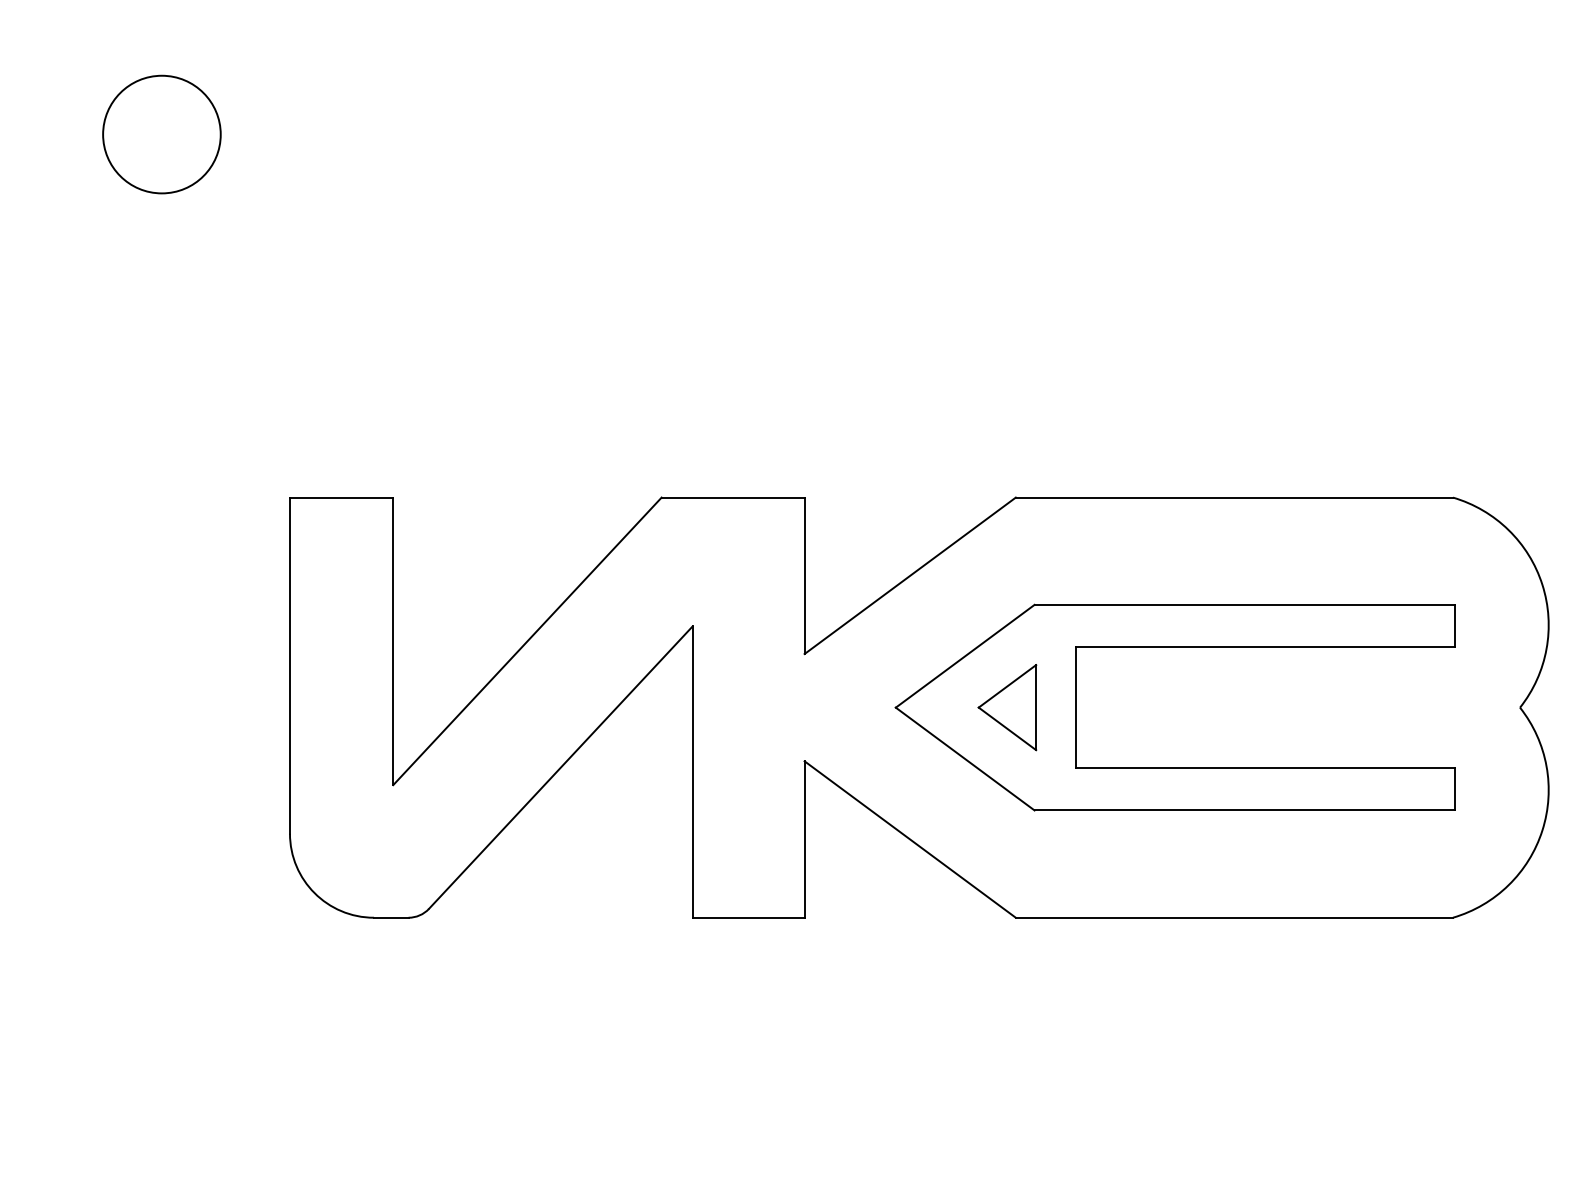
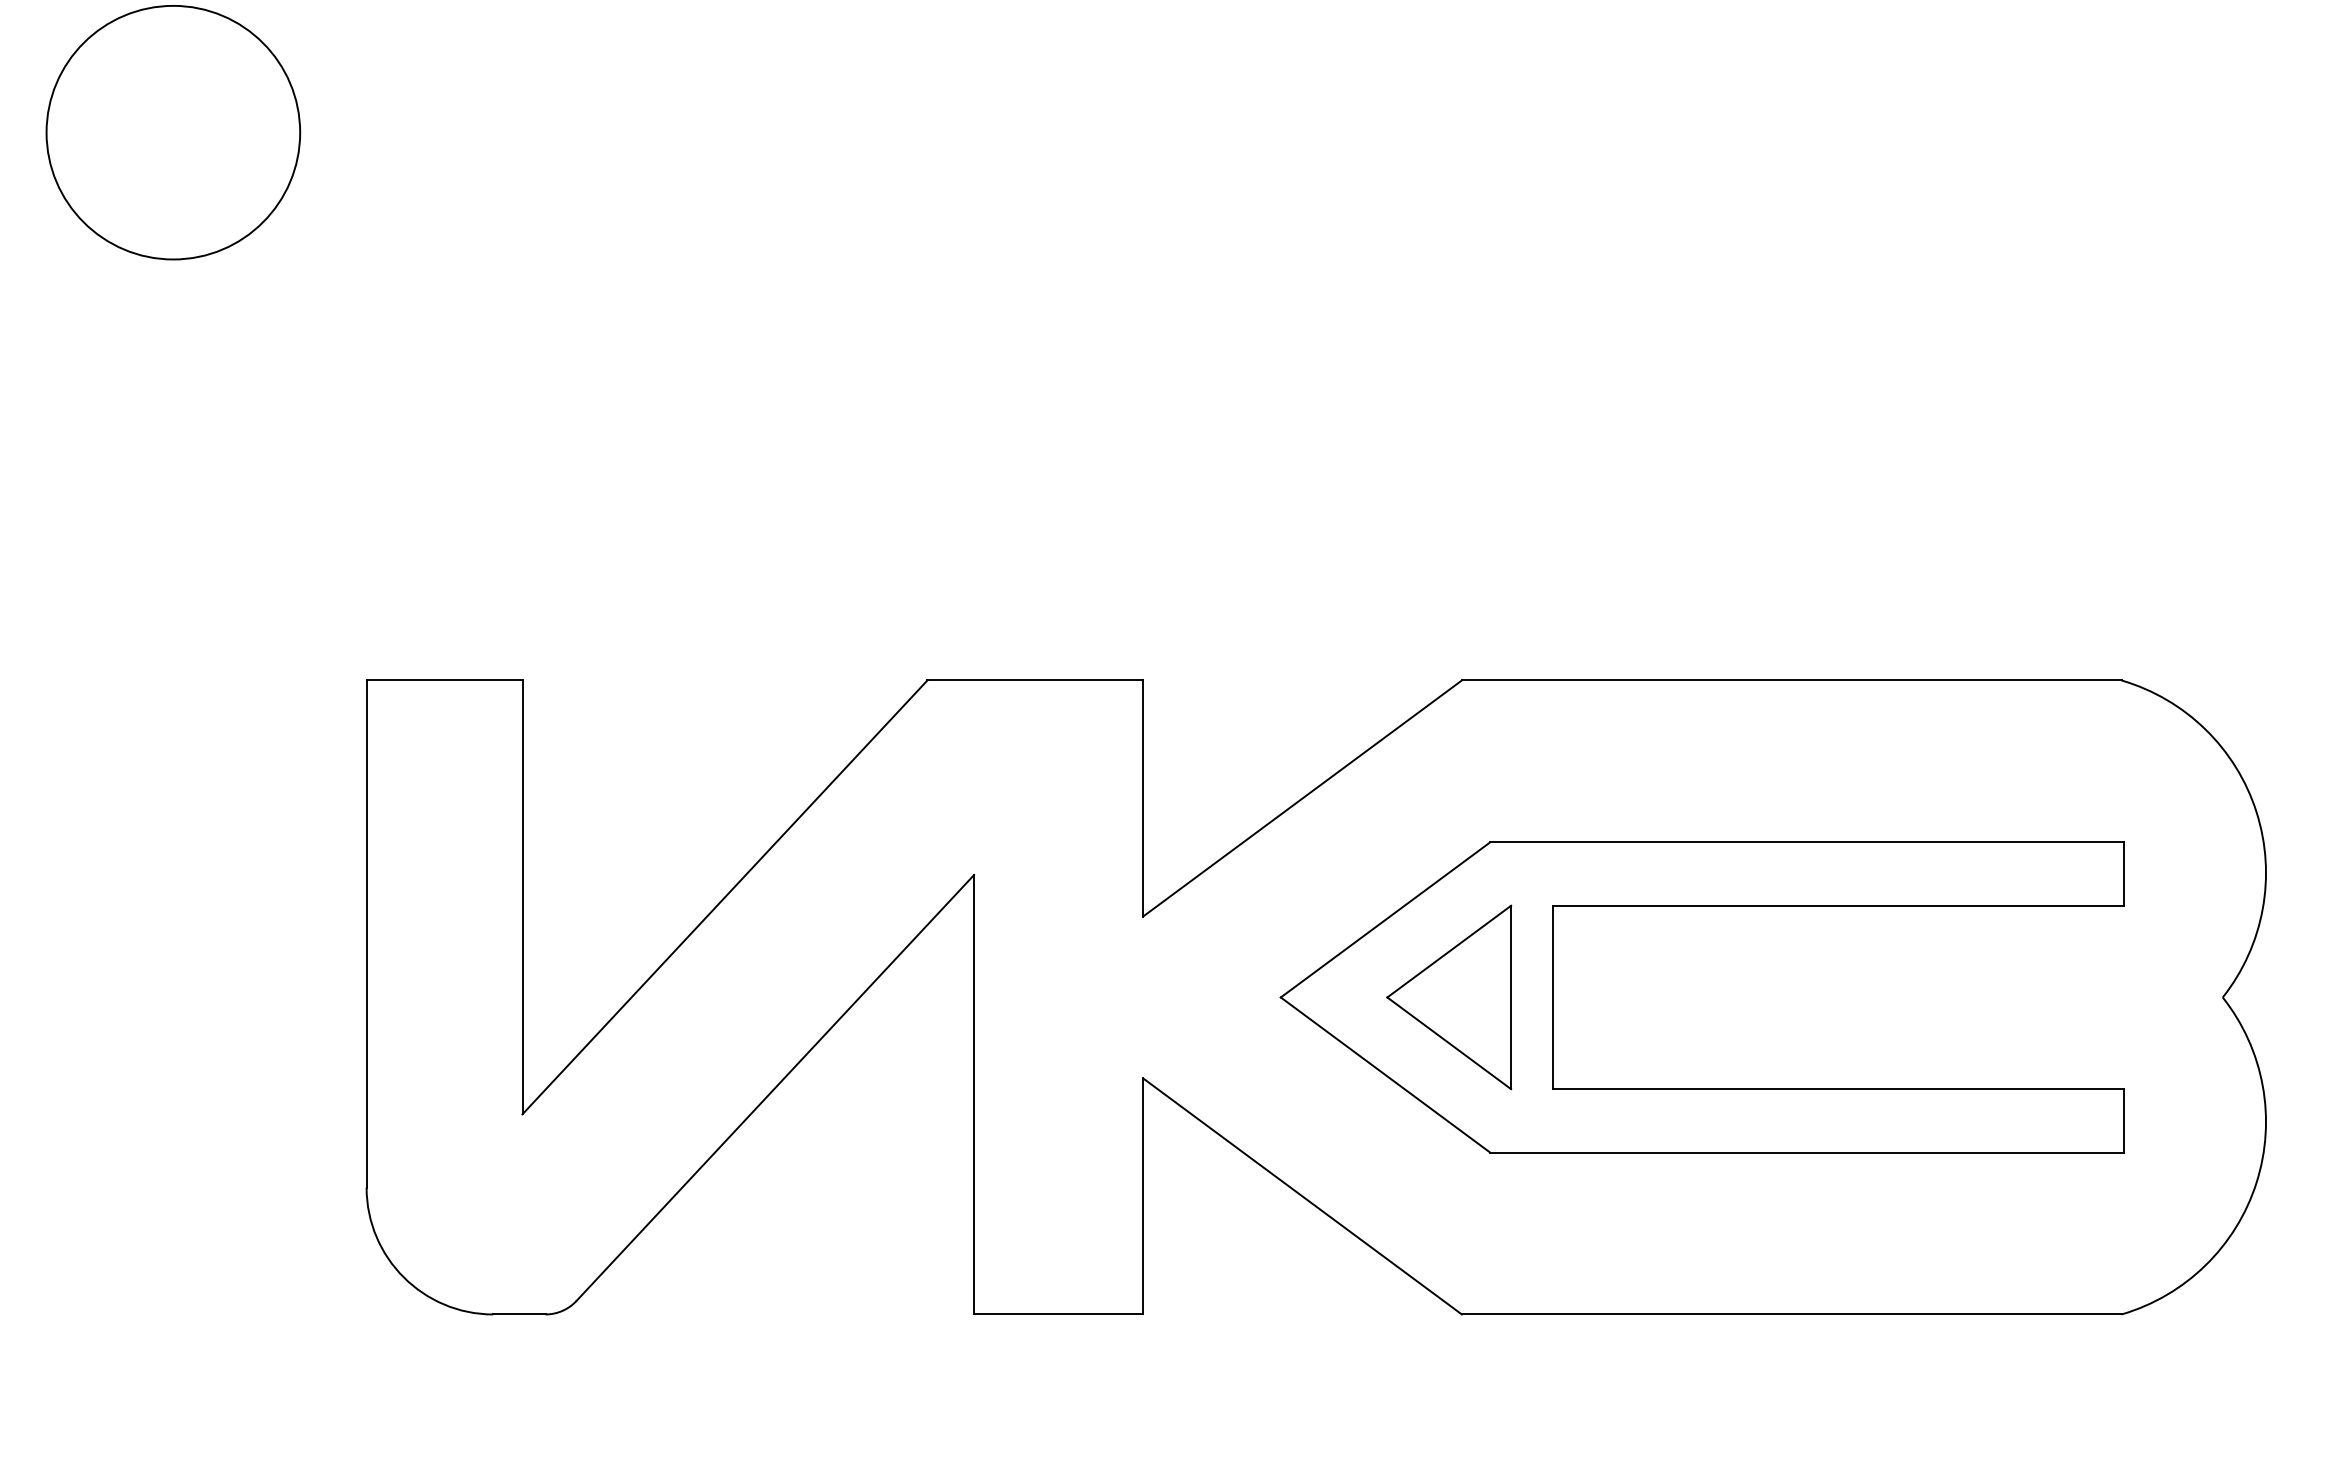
circle: (161, 134) -> (172, 132), size x1.43
part: (1007, 707) -> (1449, 997), size x1.43

